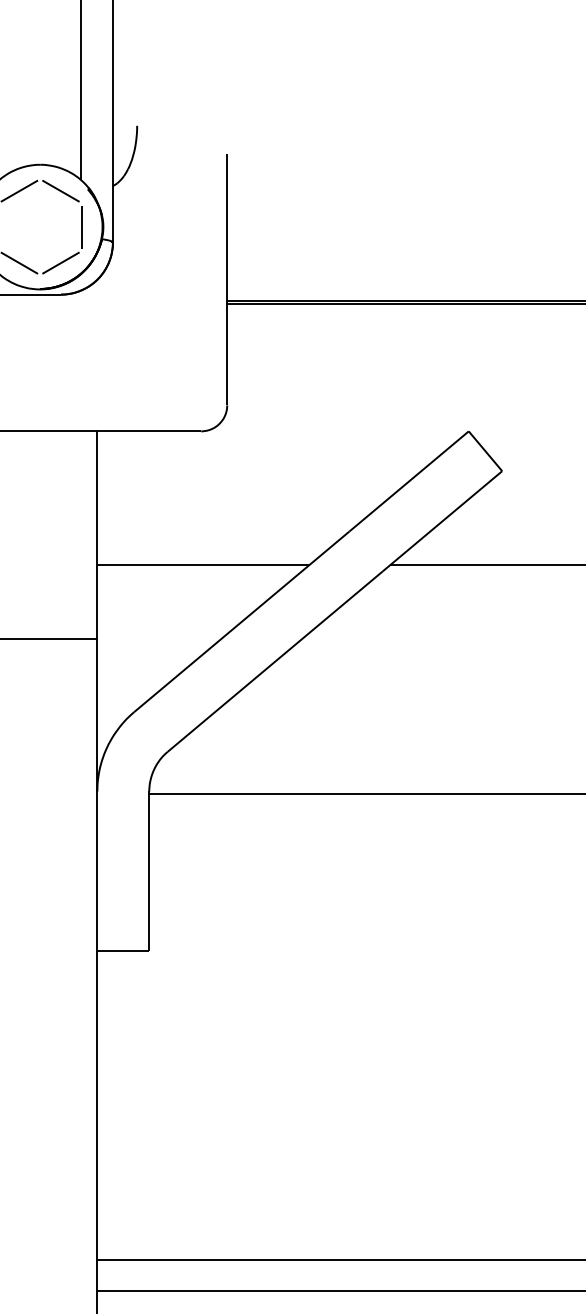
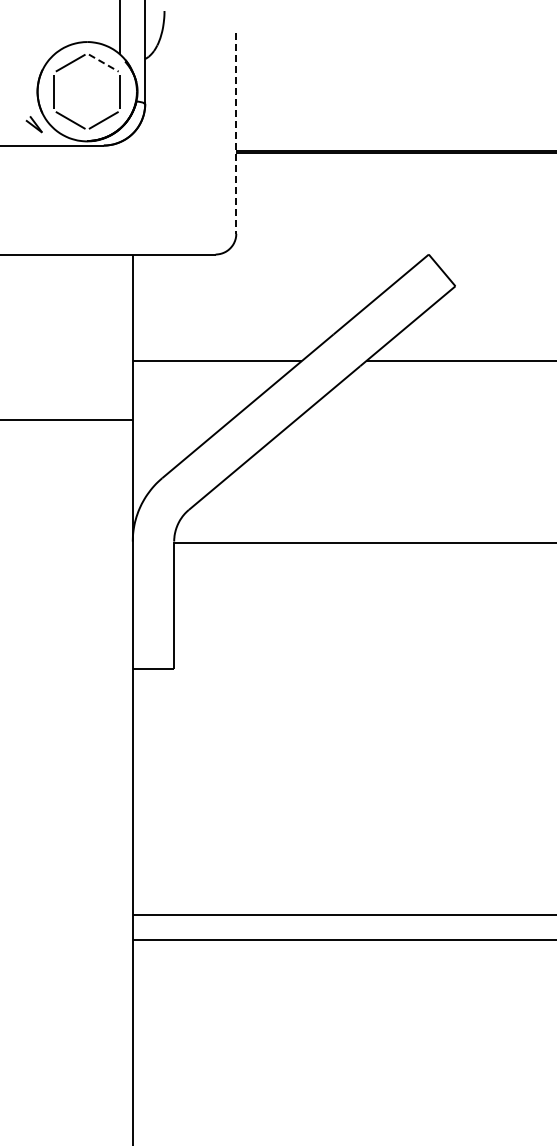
line: (61, 191) -> (104, 63), solid -> dashed
line: (227, 280) -> (236, 134), solid -> dashed

